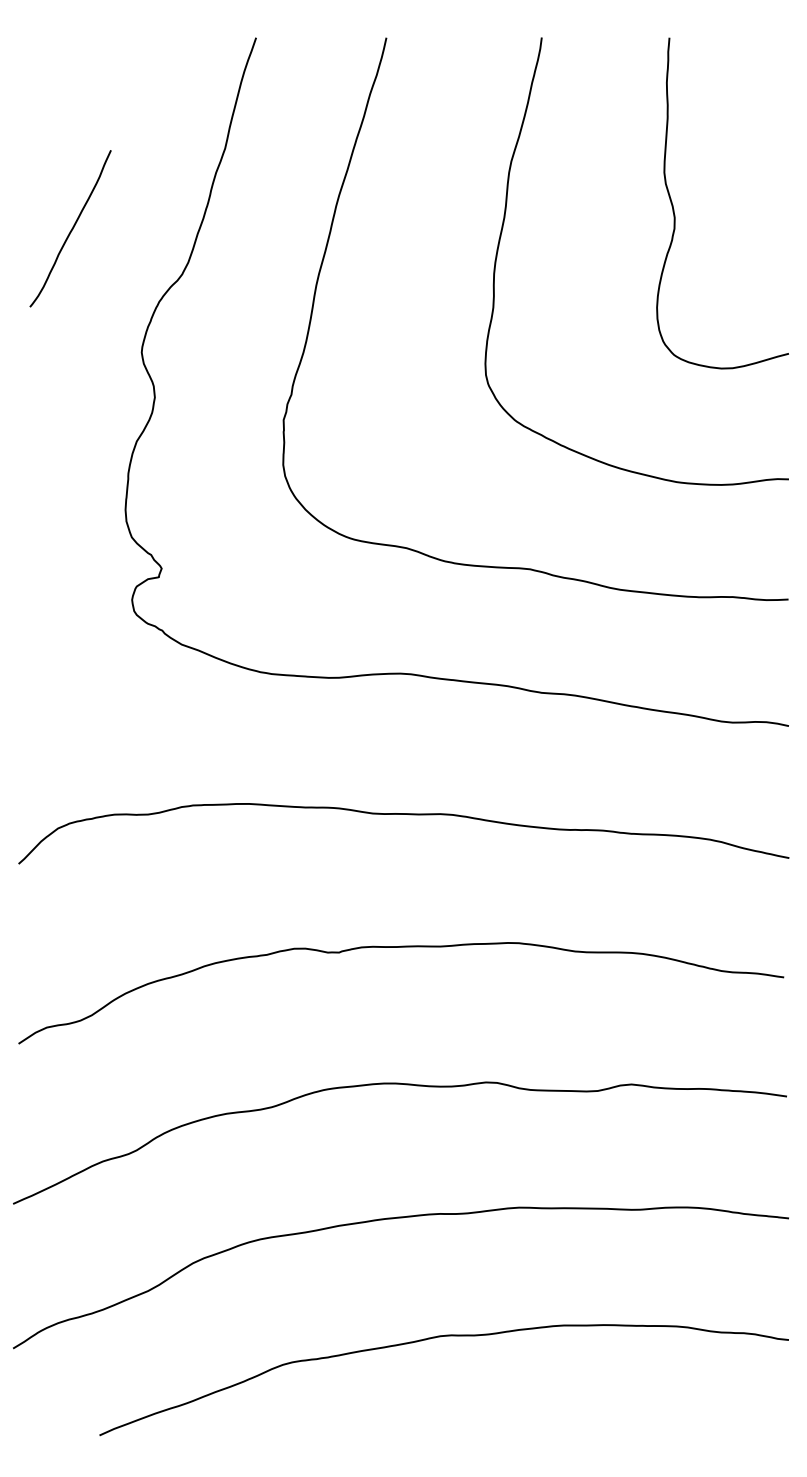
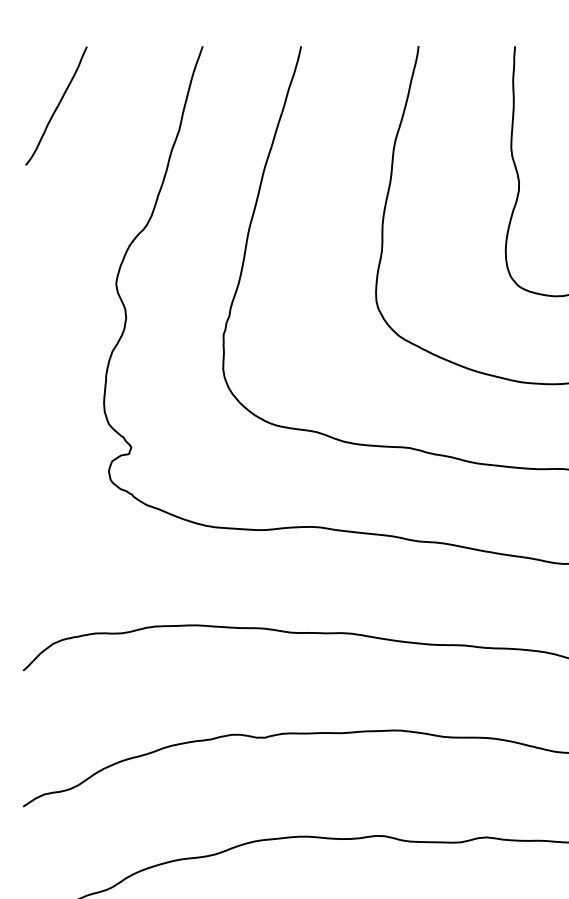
curve: (71, 228) -> (57, 105), moved

